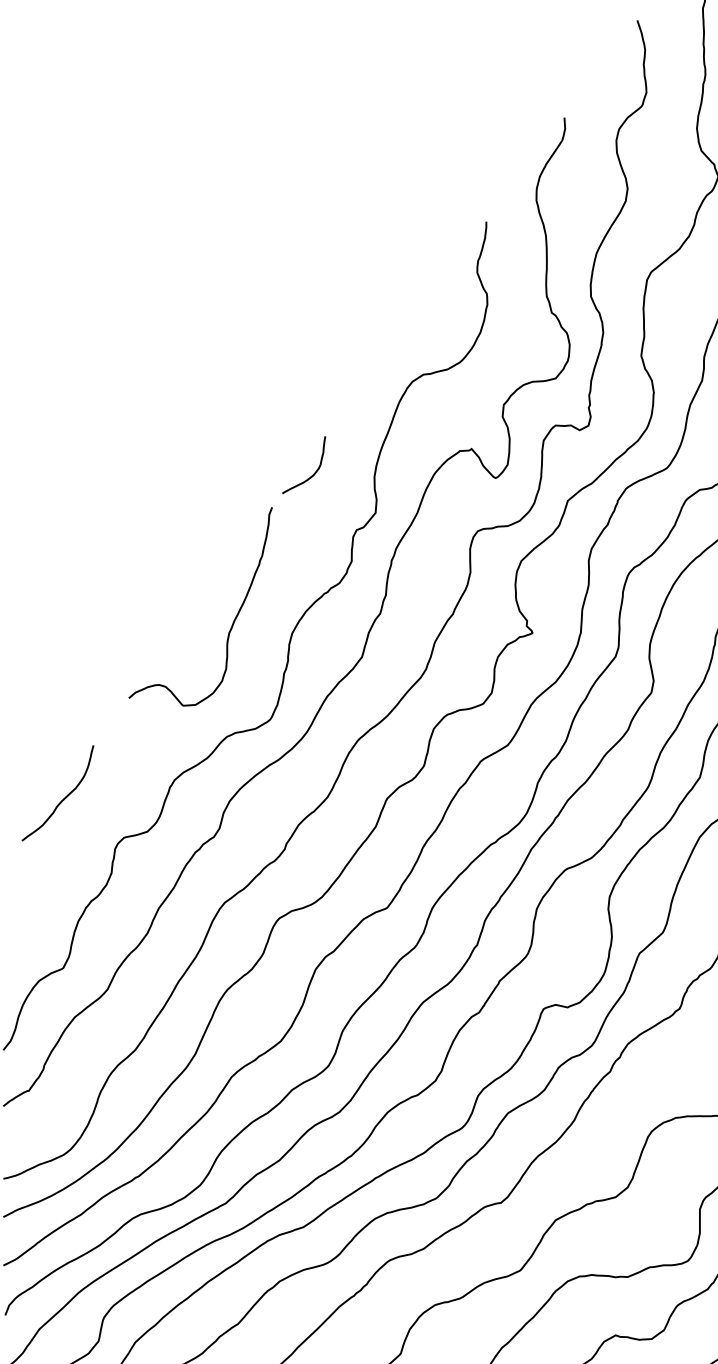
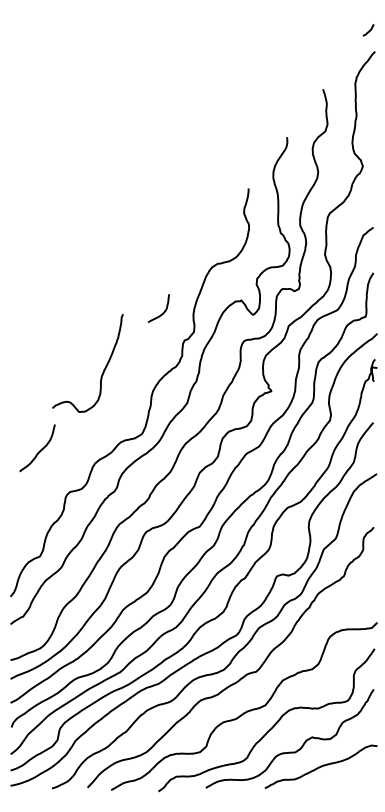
curve: (232, 619) -> (103, 369), moved
curve: (62, 798) -> (39, 450), moved

